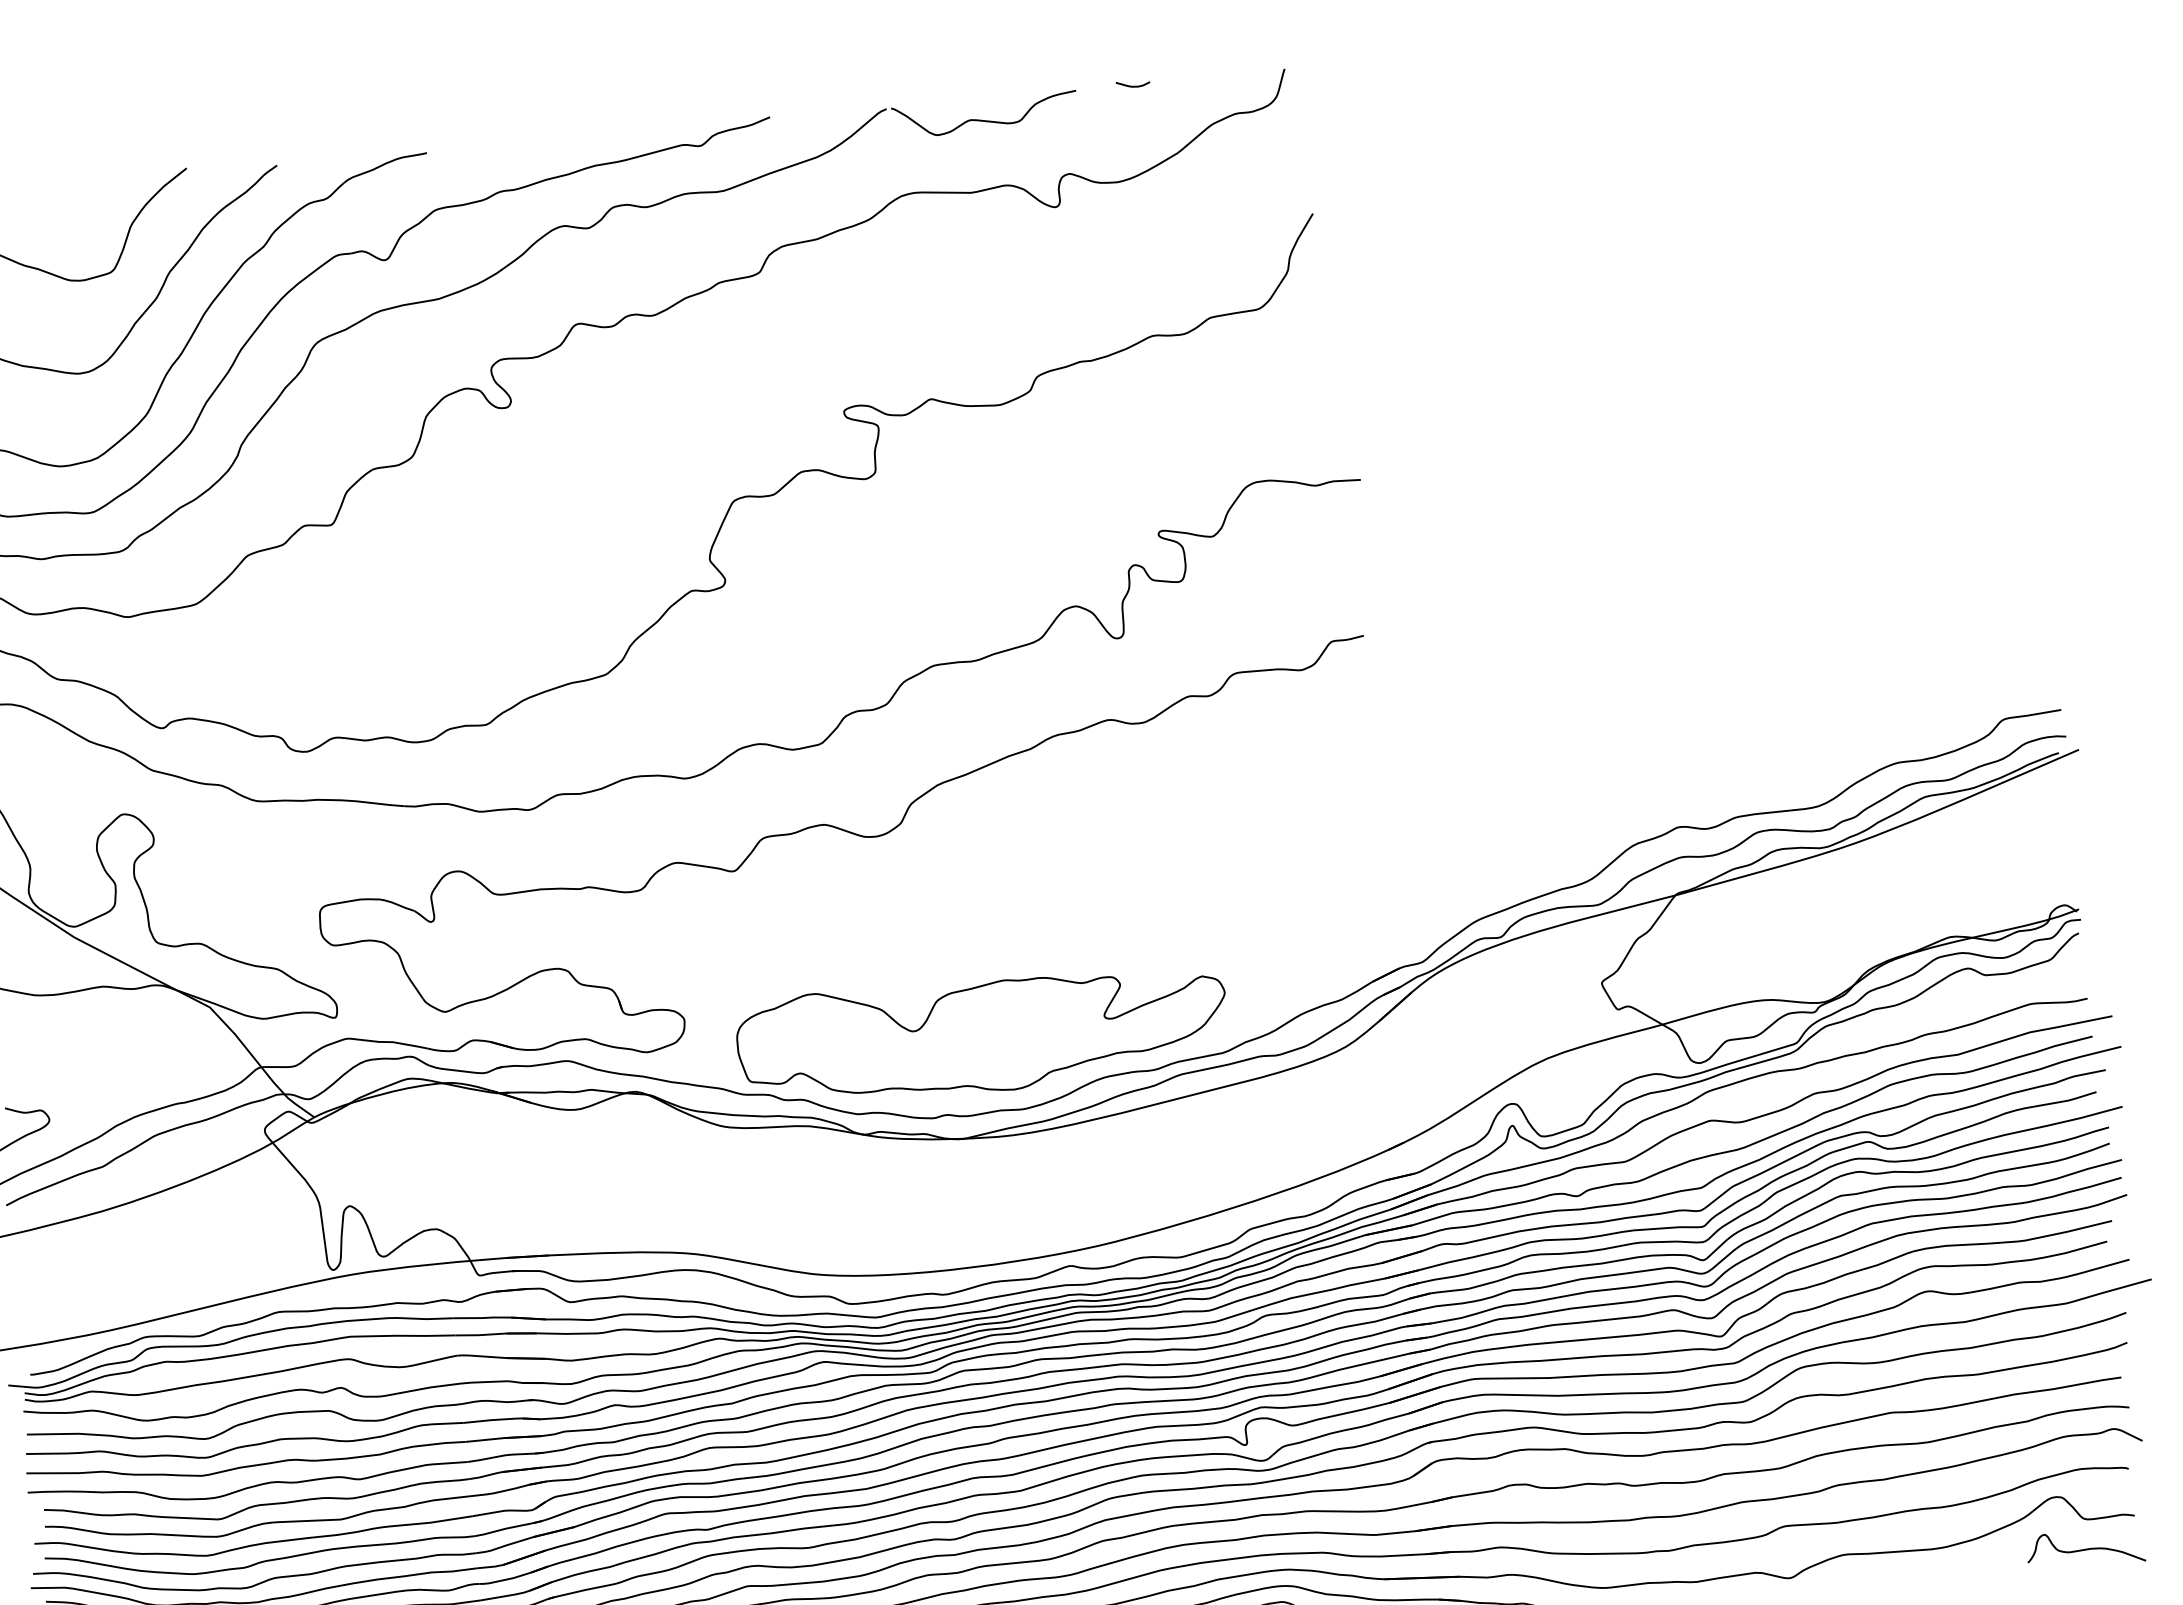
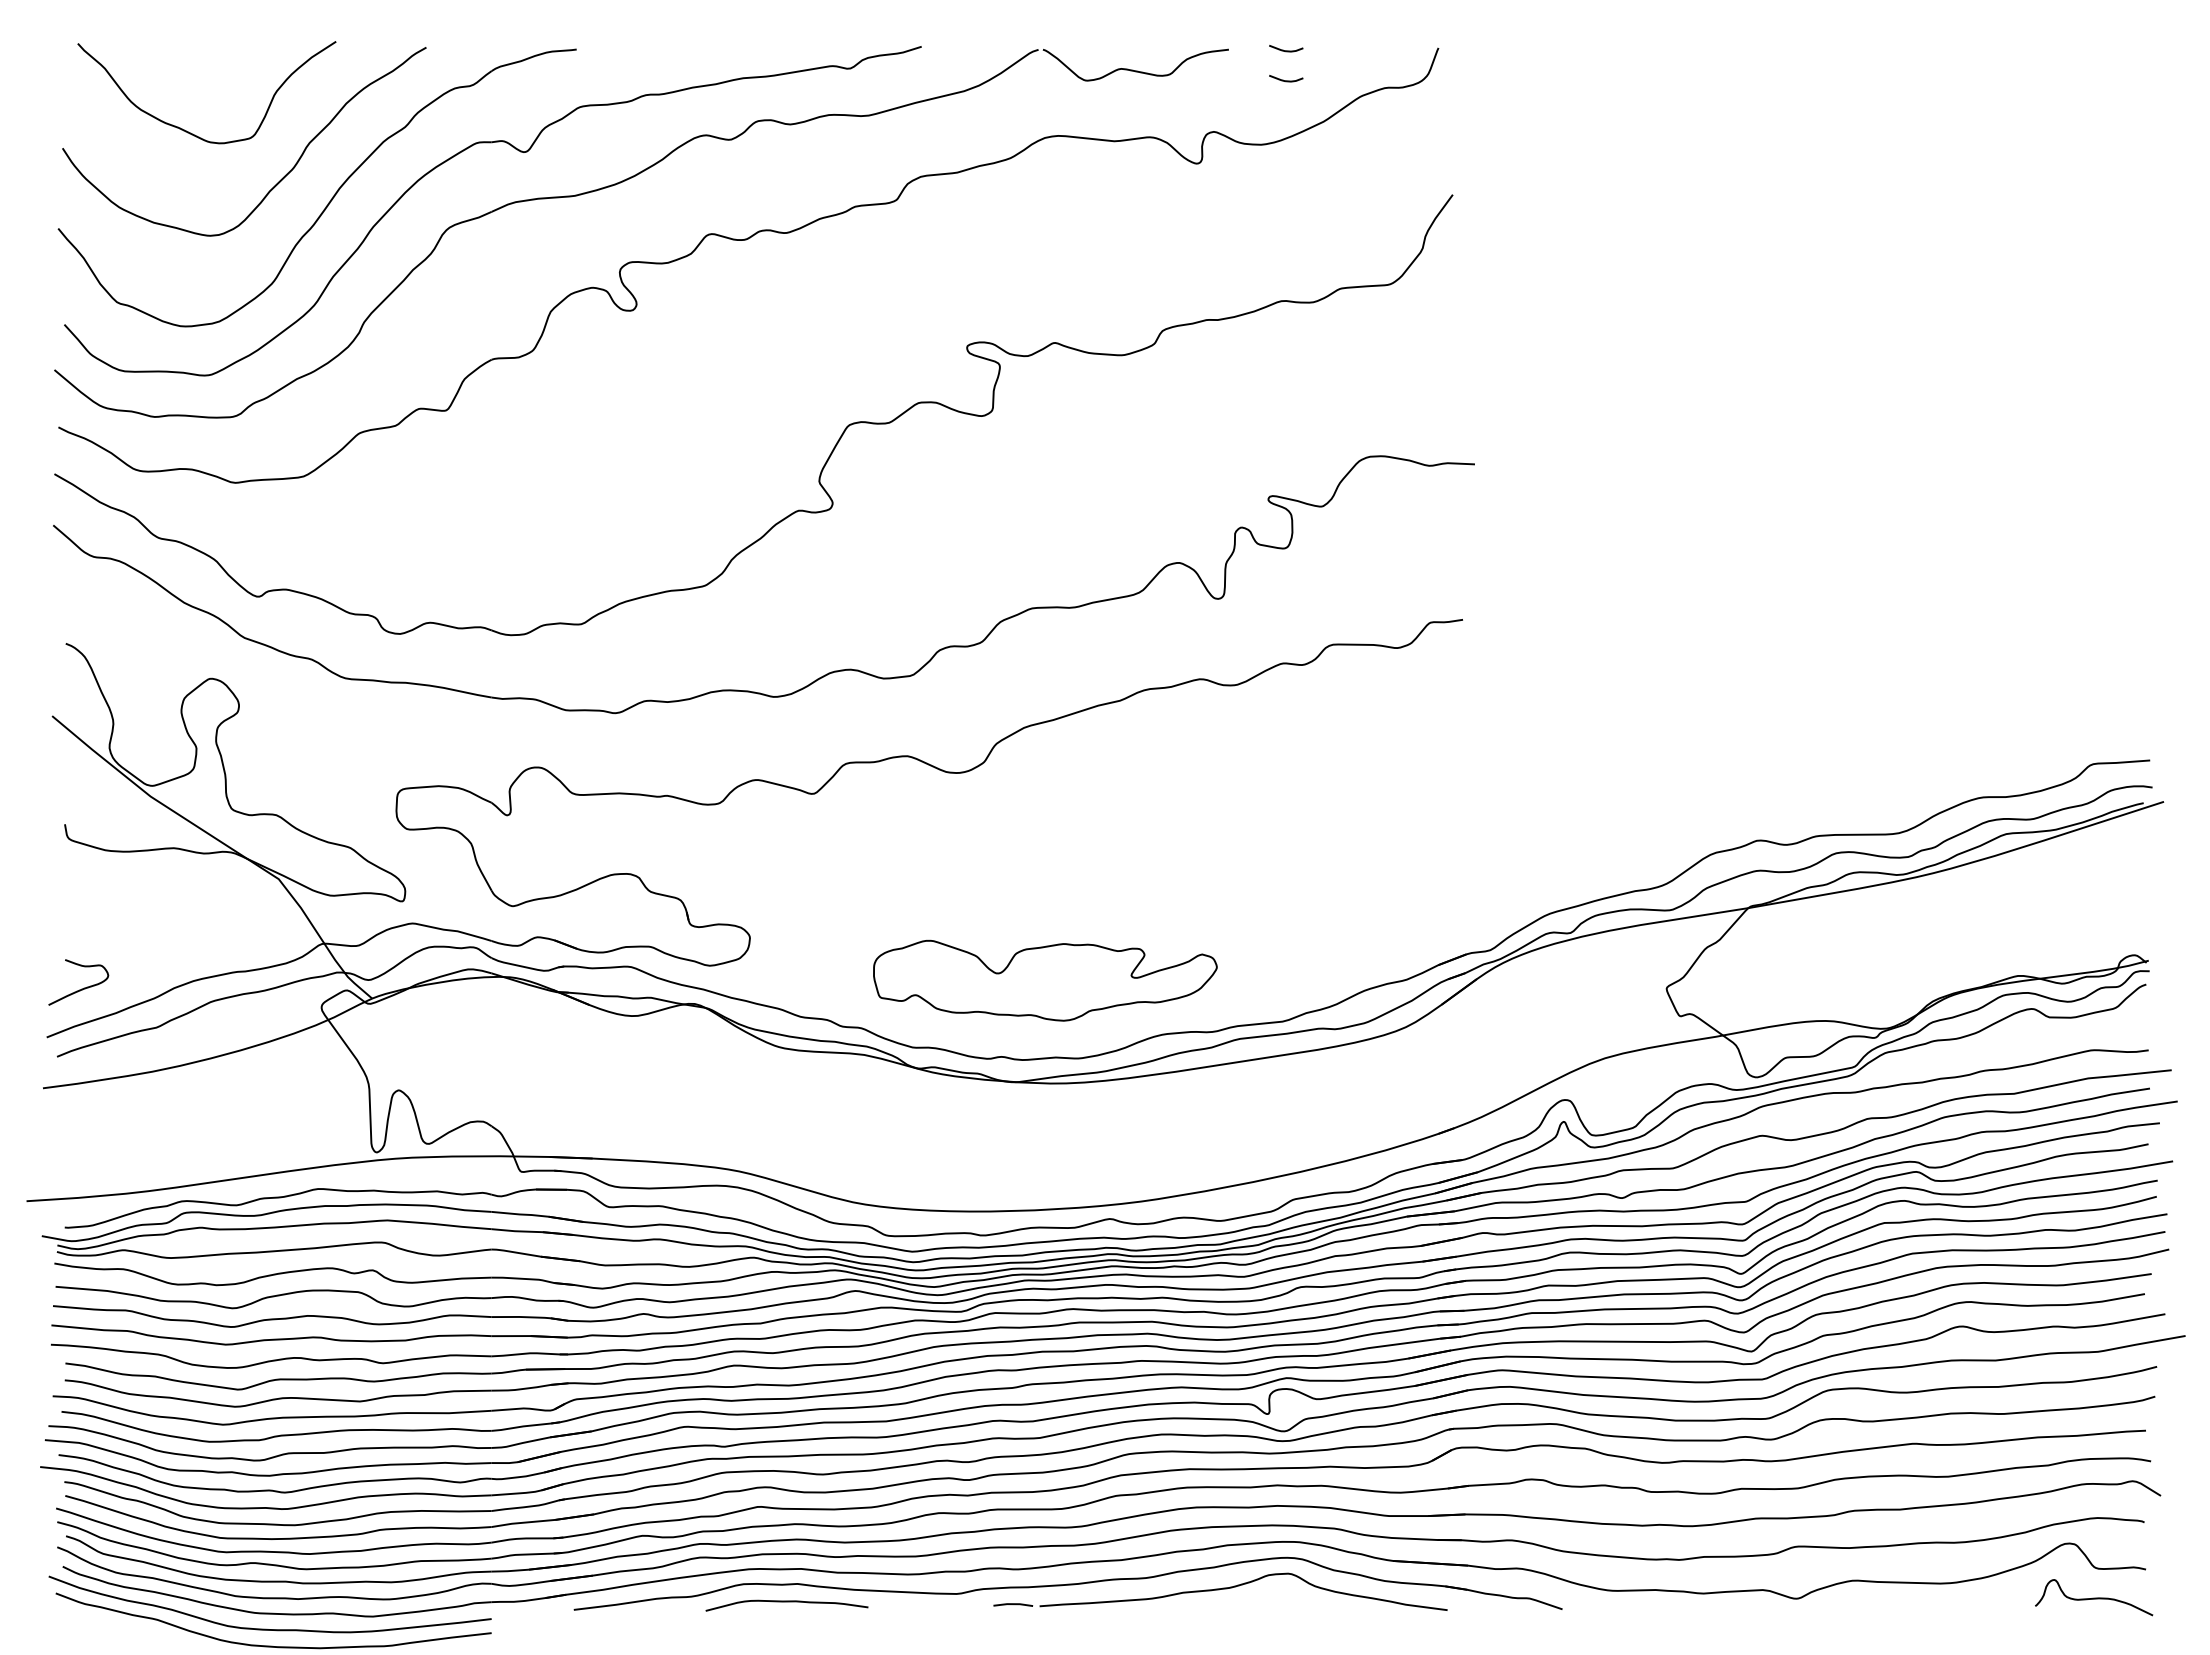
curve: (1136, 115) -> (1286, 80), added
part: (982, 1034) -> (1045, 980), size x0.7

